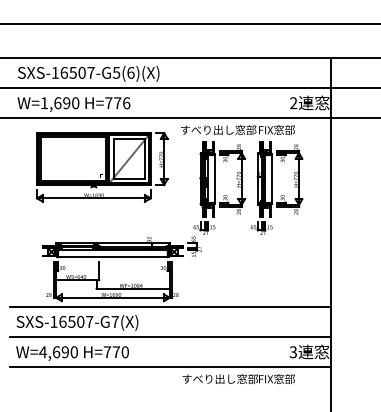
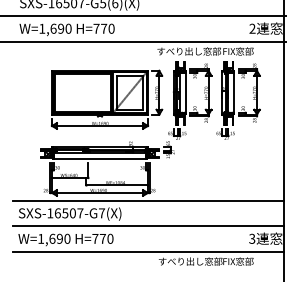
text: (126, 102) -> (111, 28), H=776 -> H=770
part: (101, 167) -> (106, 99), moved
text: (43, 352) -> (41, 239), W=4,690 -> W=1,690

